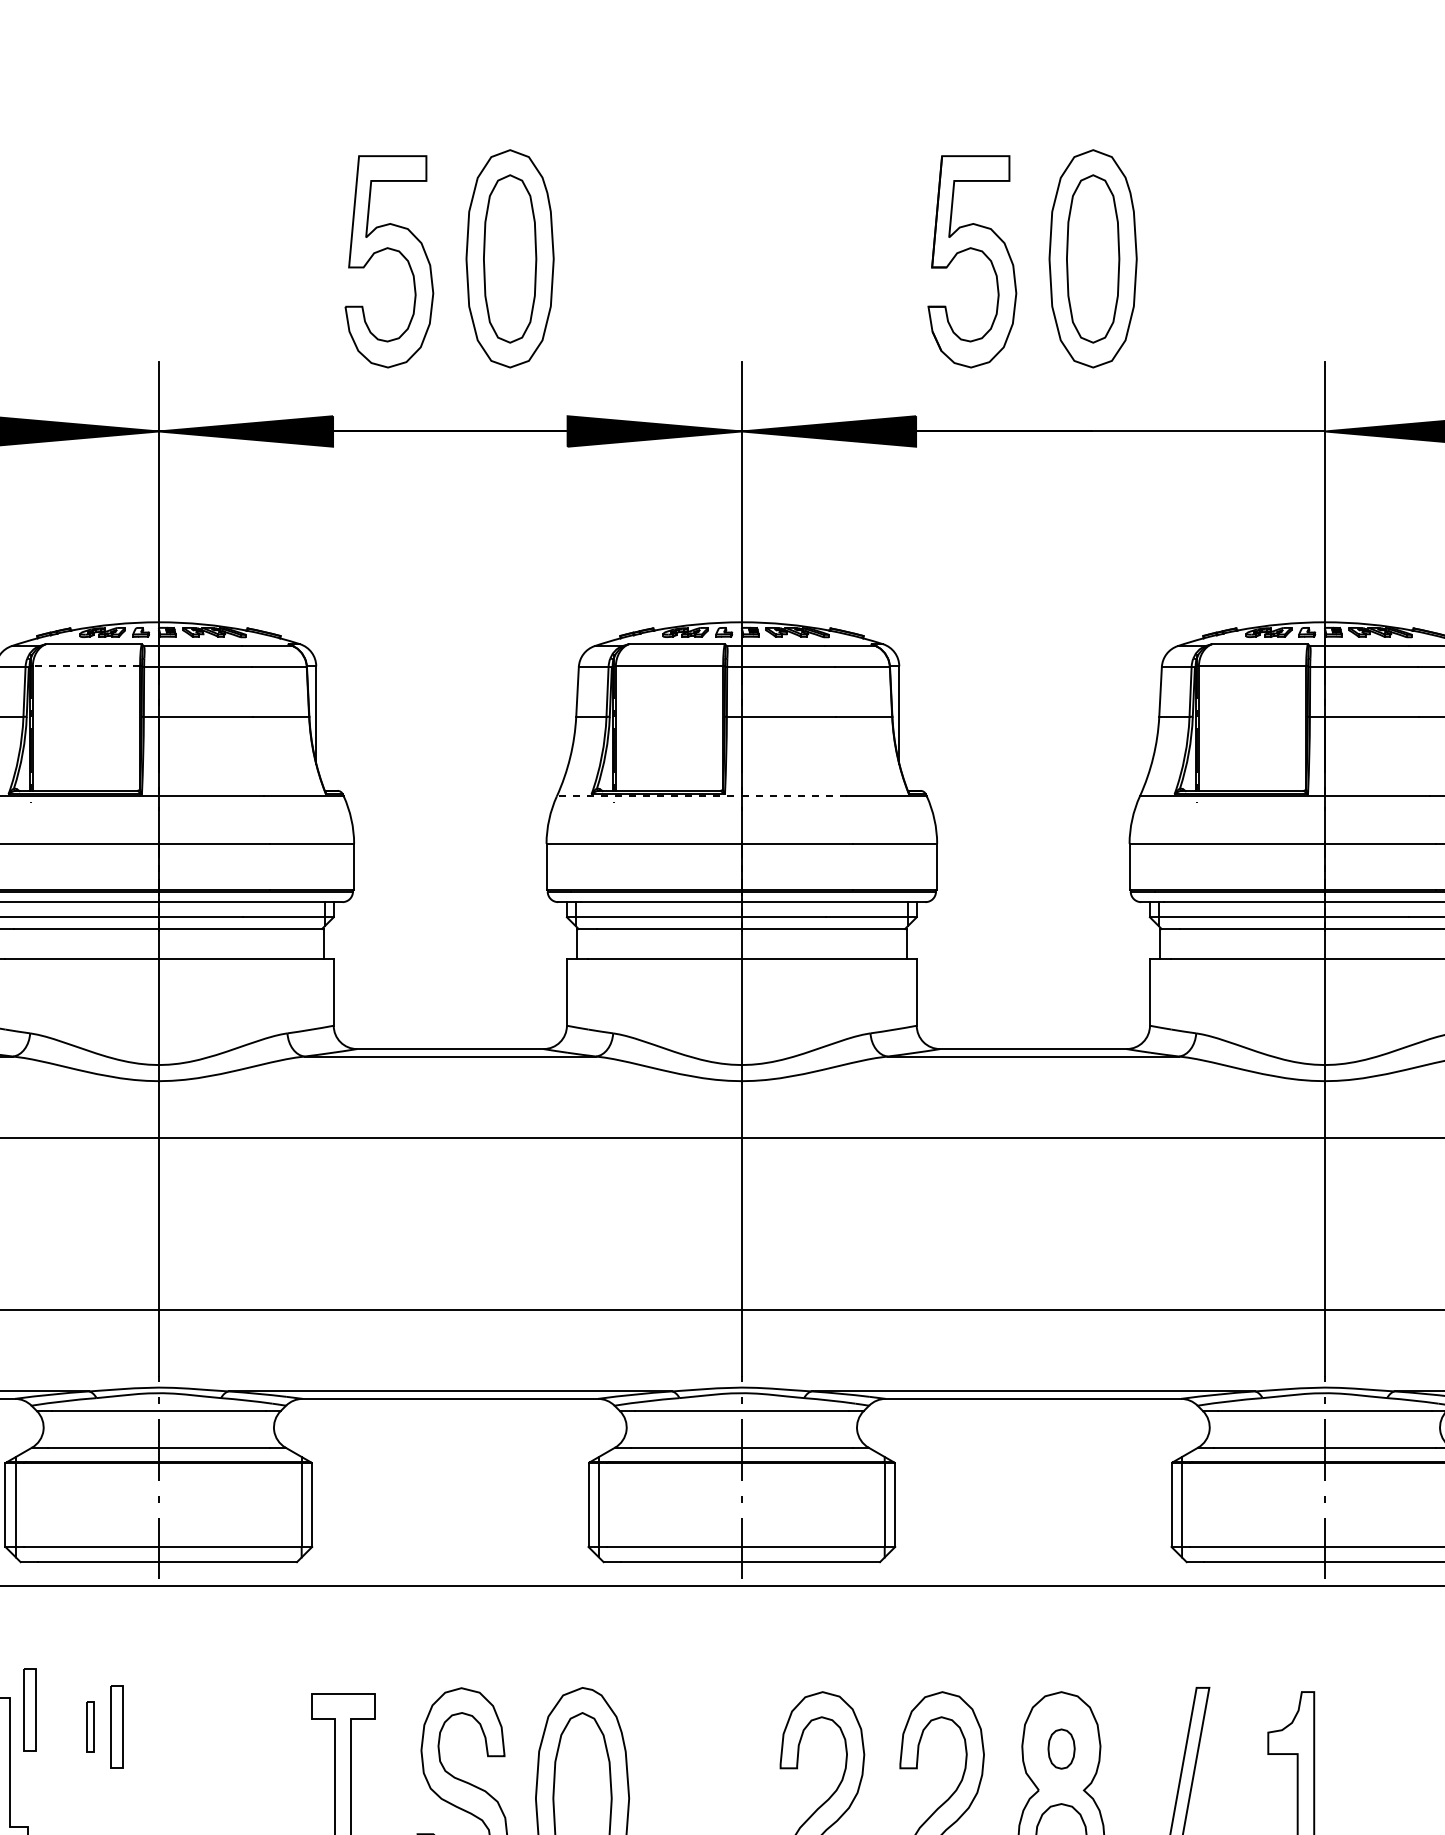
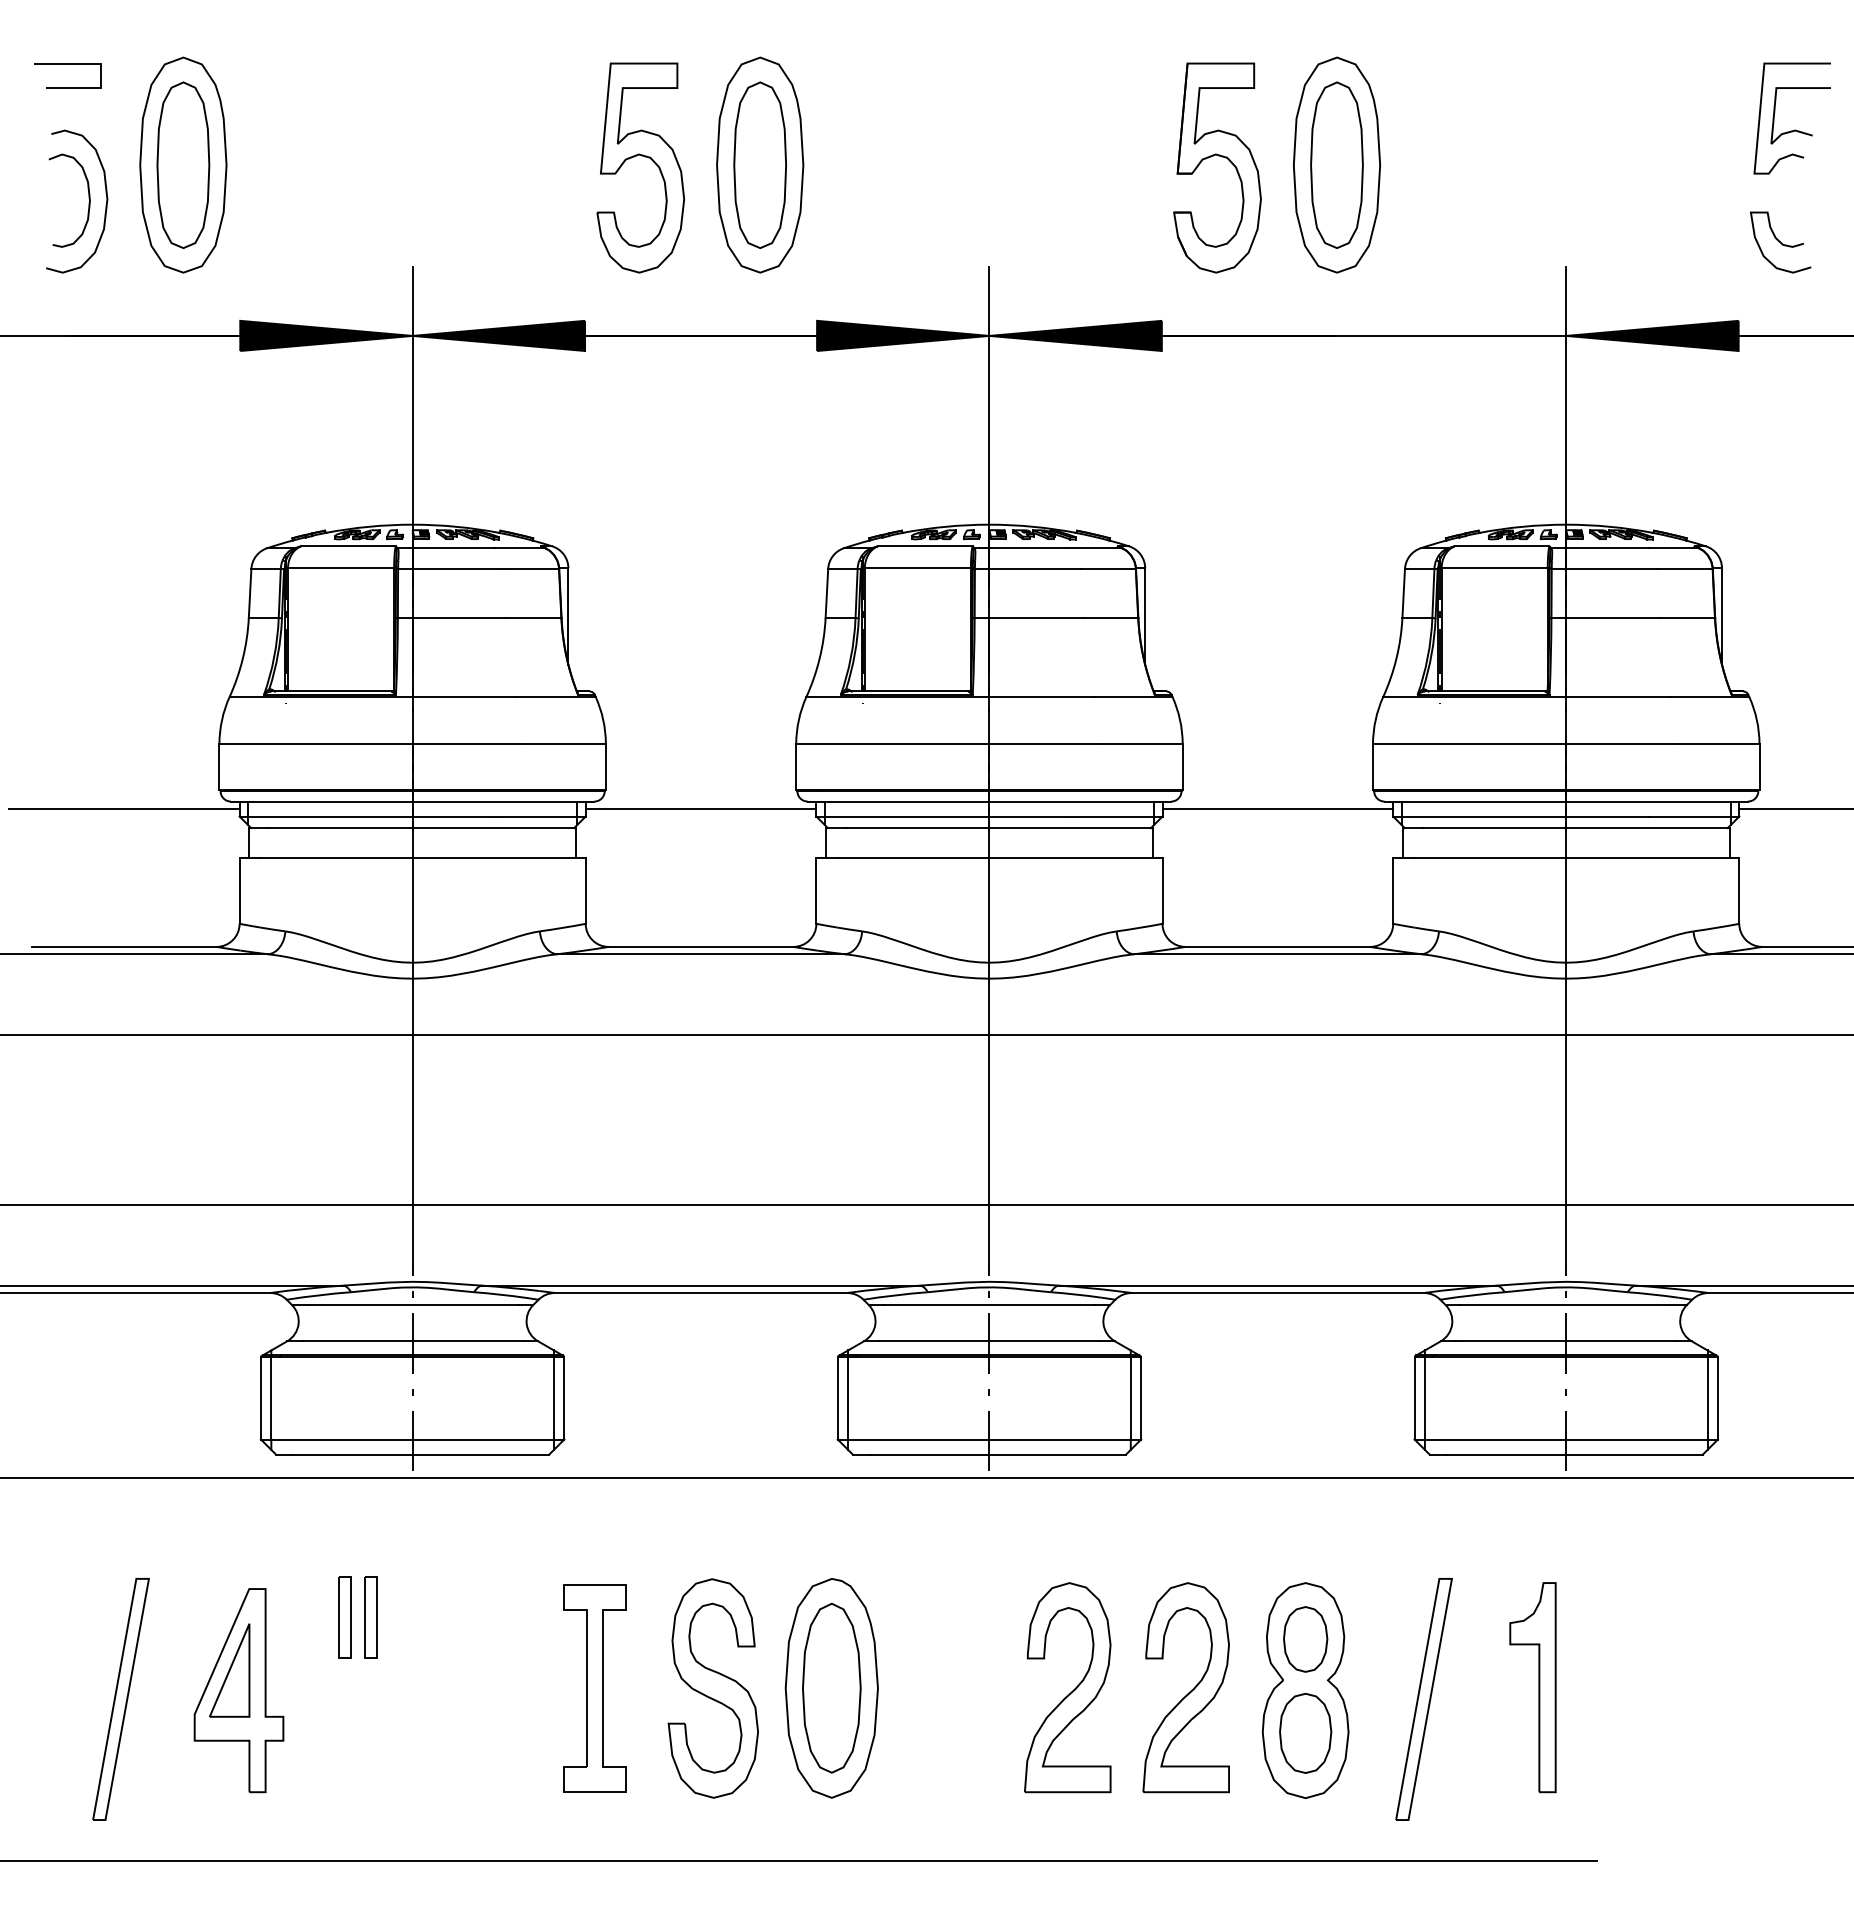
line: (85, 666) -> (340, 568), dashed -> solid
line: (701, 795) -> (949, 696), dashed -> solid
line: (449, 910) -> (700, 809), added
line: (1033, 910) -> (1277, 809), added
part: (29, 1709) -> (284, 1600), removed
part: (89, 1726) -> (344, 1617), size x1.67
part: (1061, 1749) -> (1305, 1639), size x1.67

